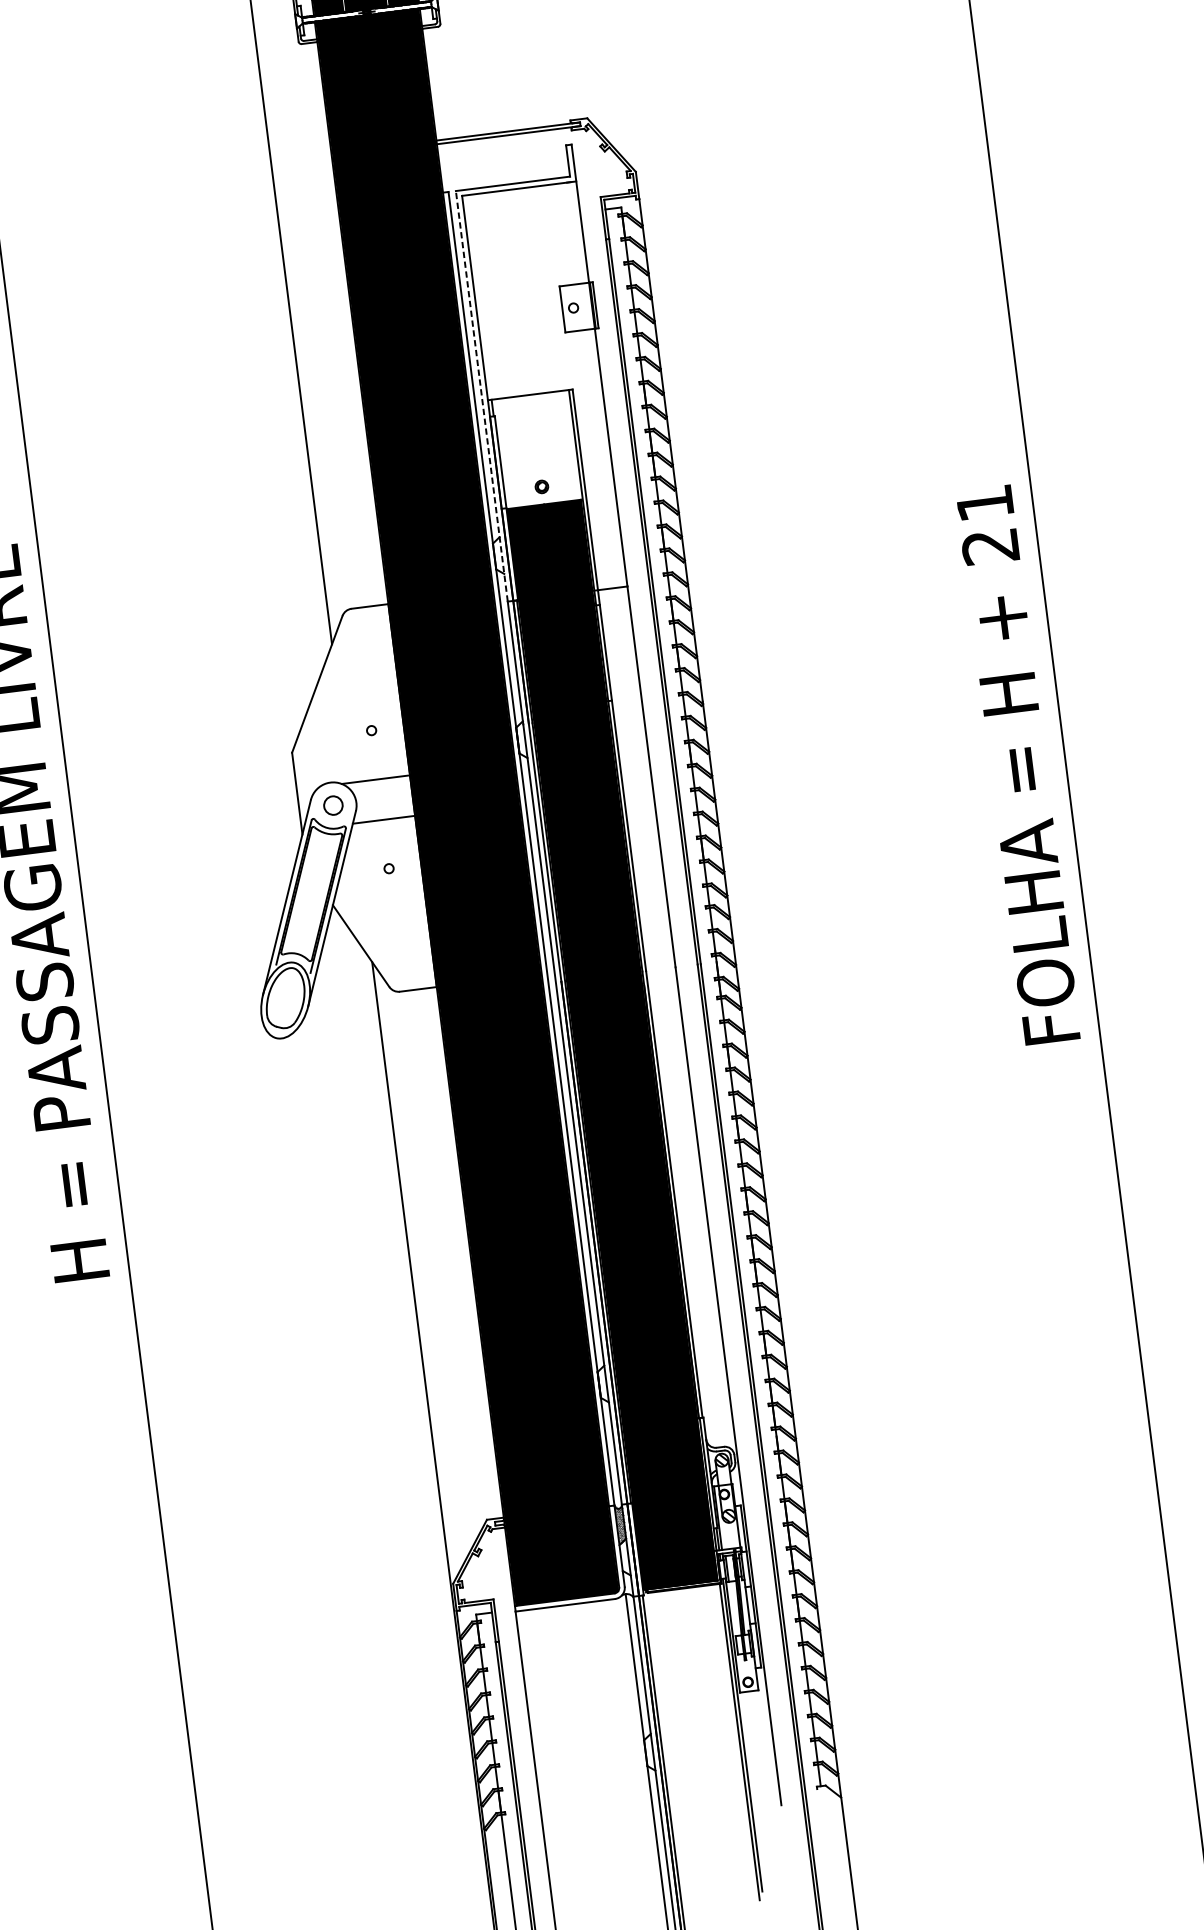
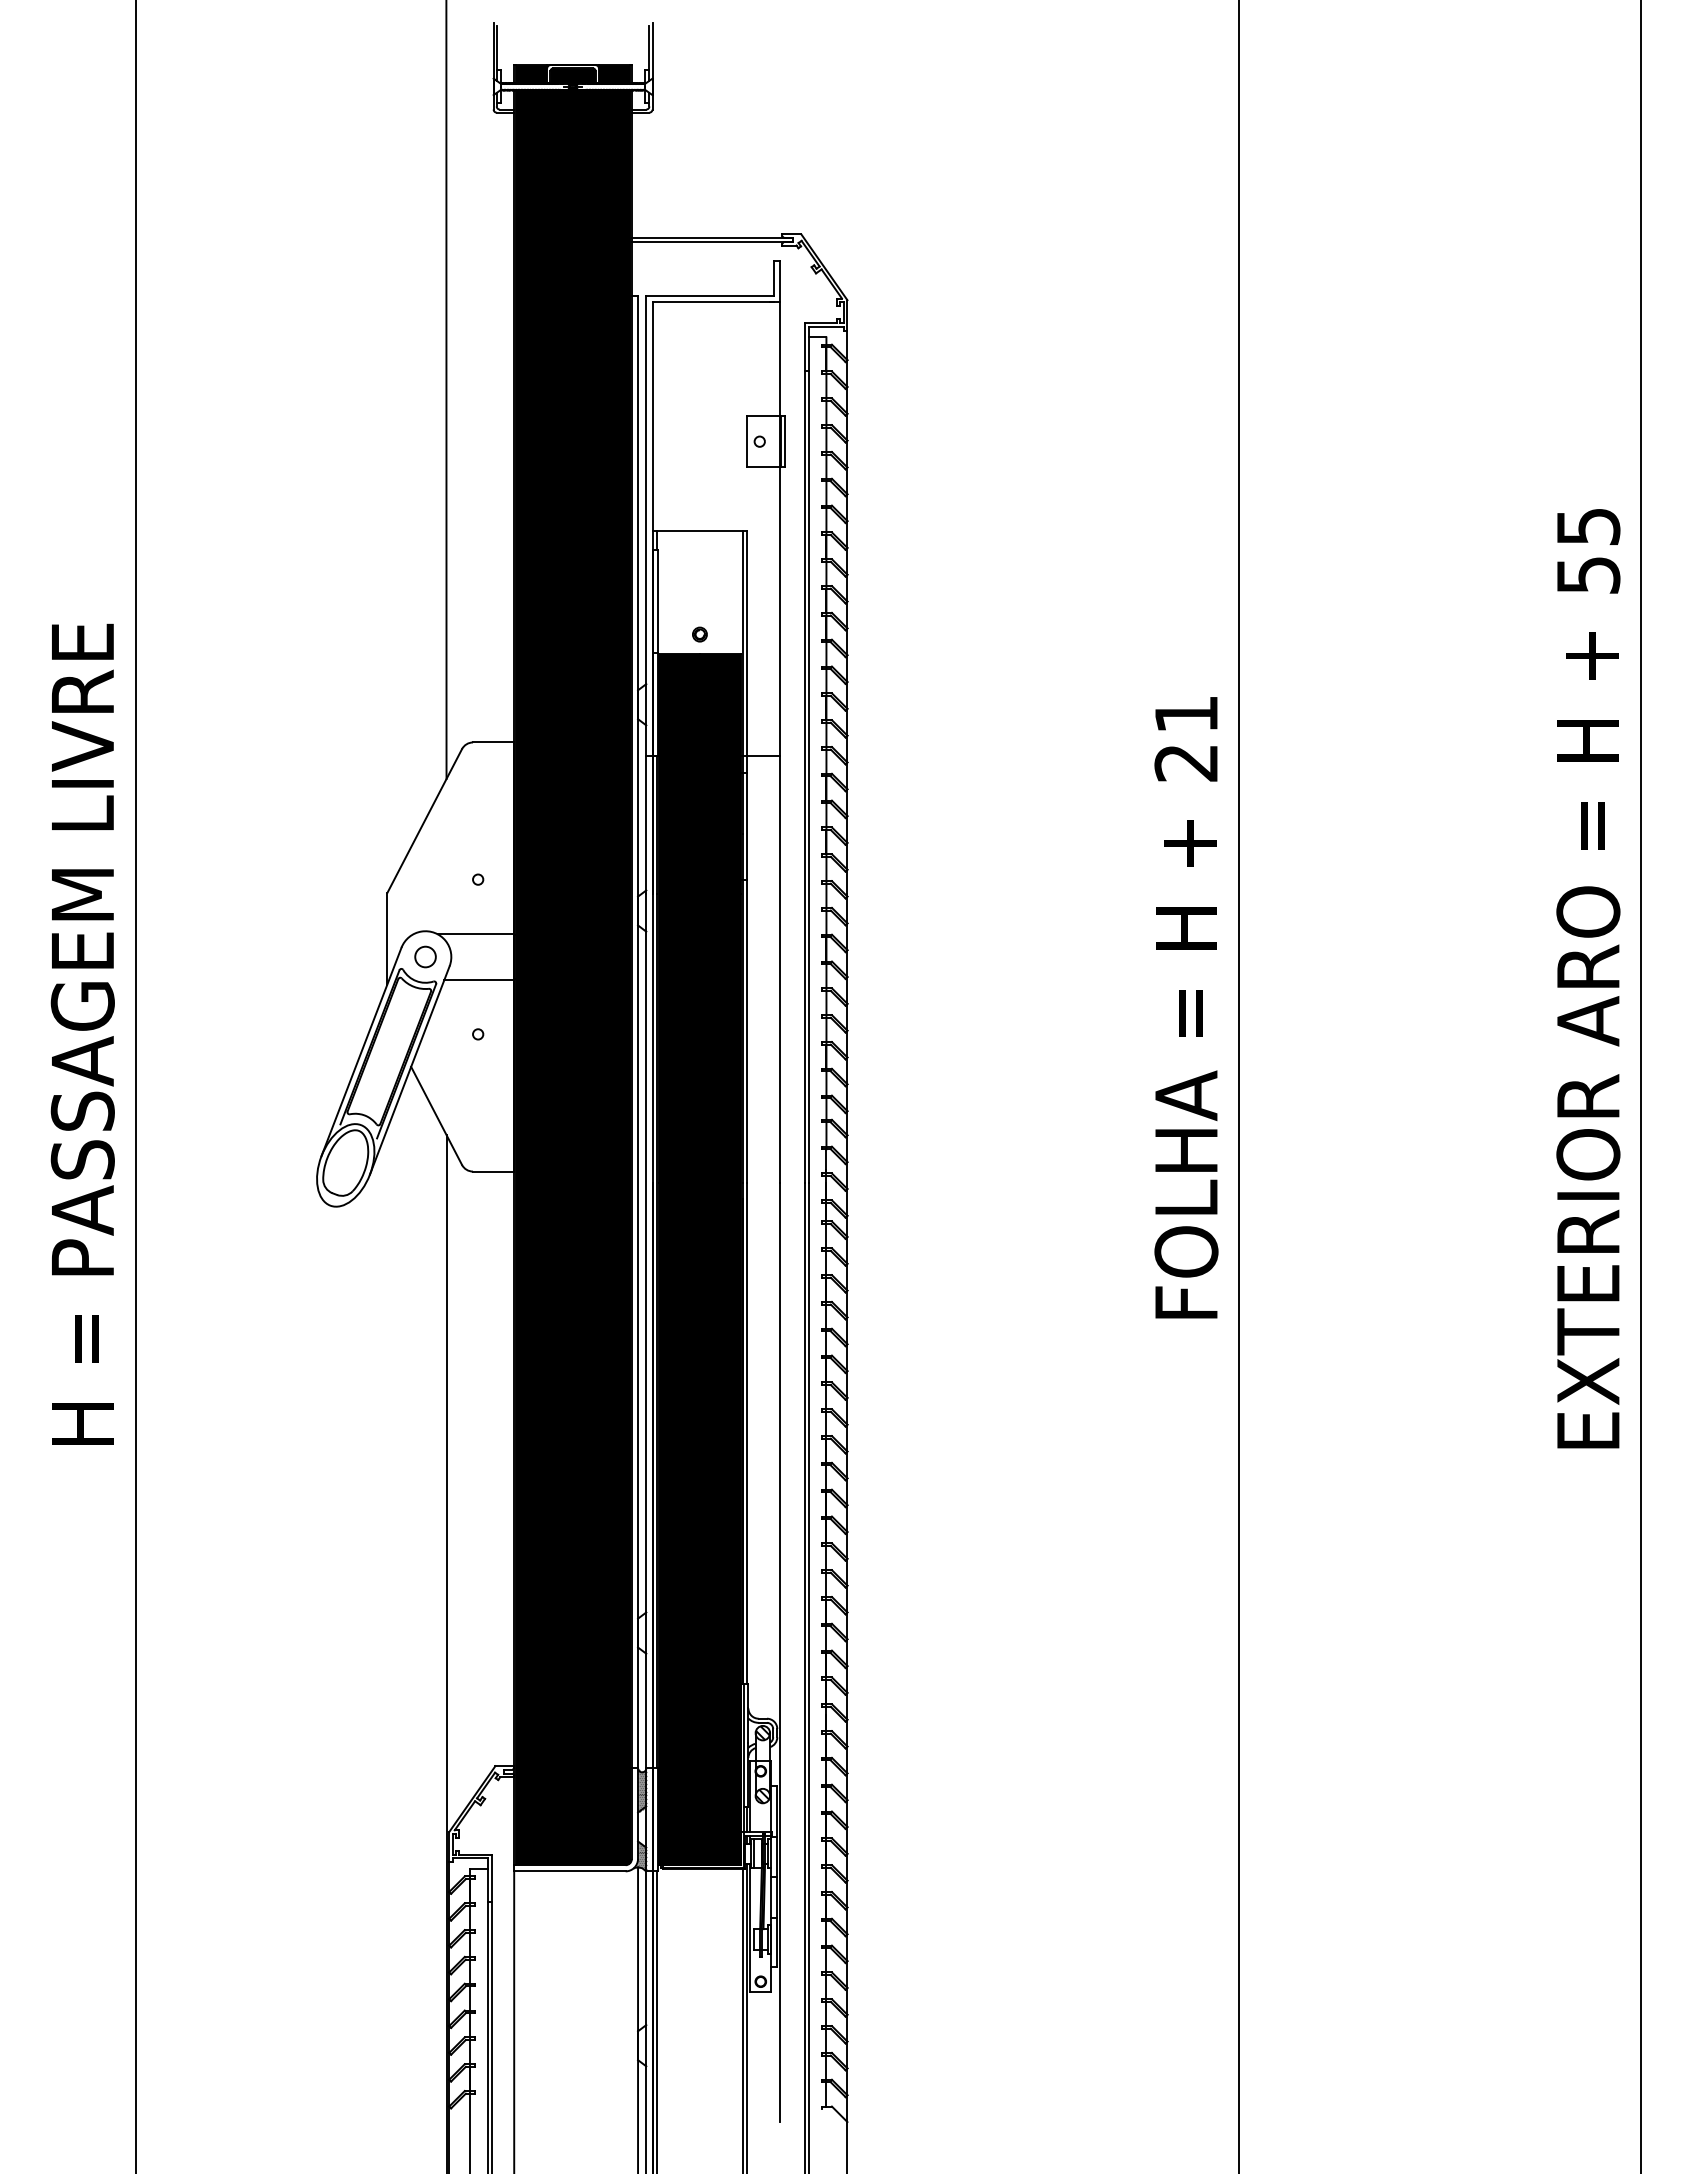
line: (481, 395) -> (646, 525), dashed -> solid
hatch: (626, 1583) -> (640, 1855), added

